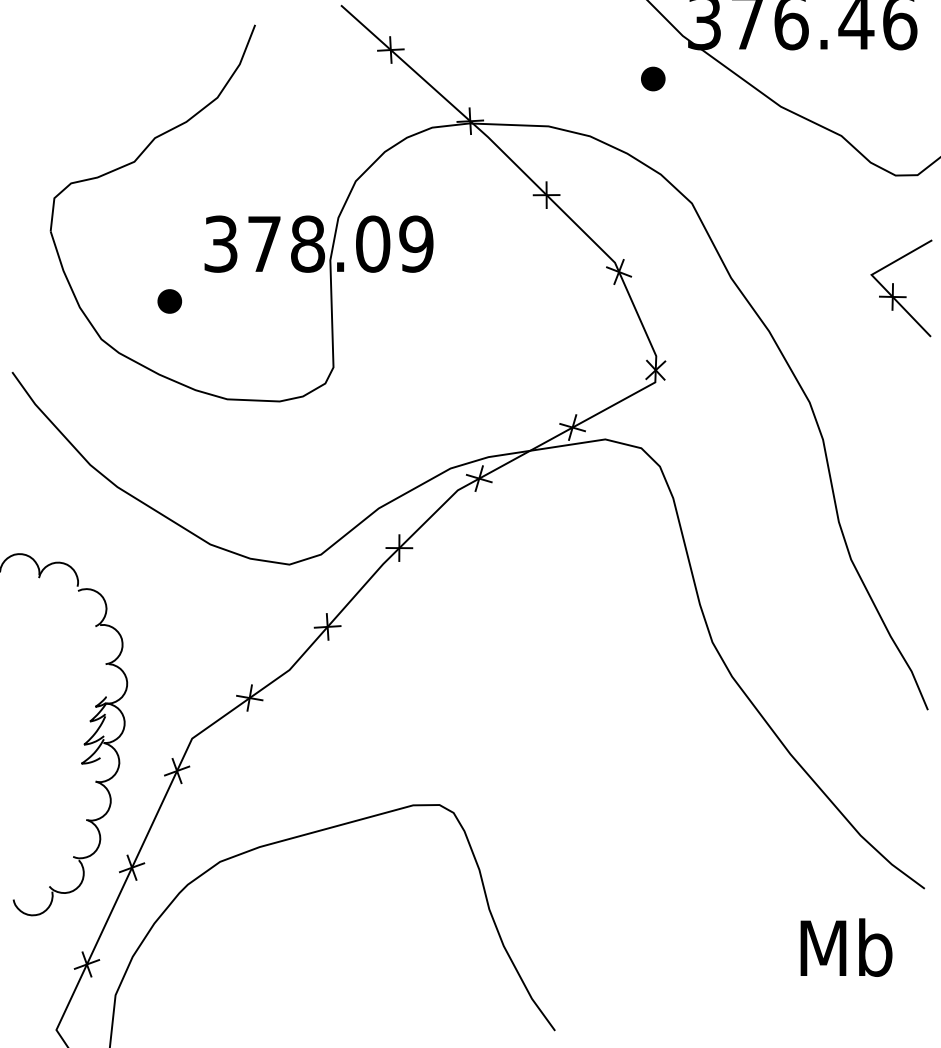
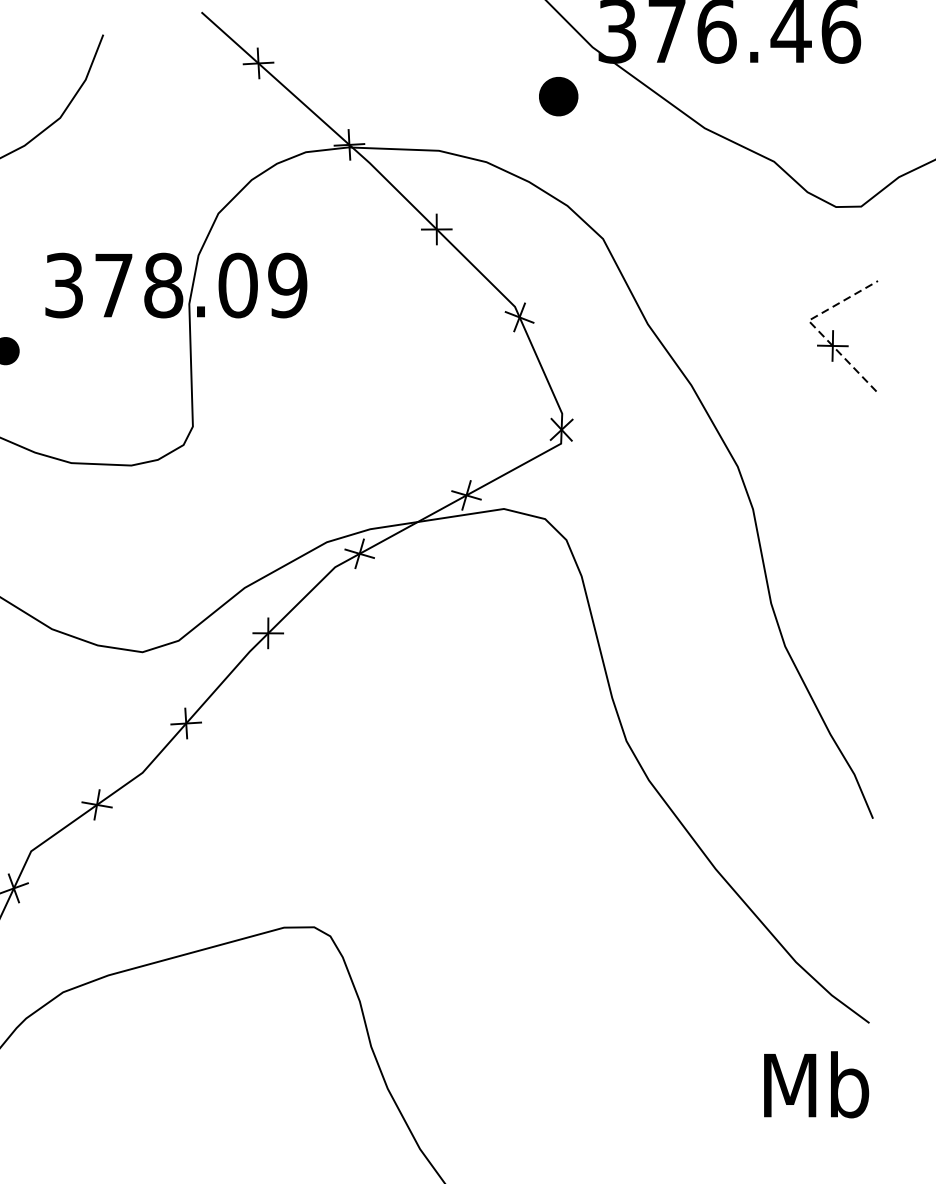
part: (653, 78) -> (559, 96), size x1.4
line: (876, 279) -> (814, 325), solid -> dashed
text: (846, 947) -> (816, 1084), moved

